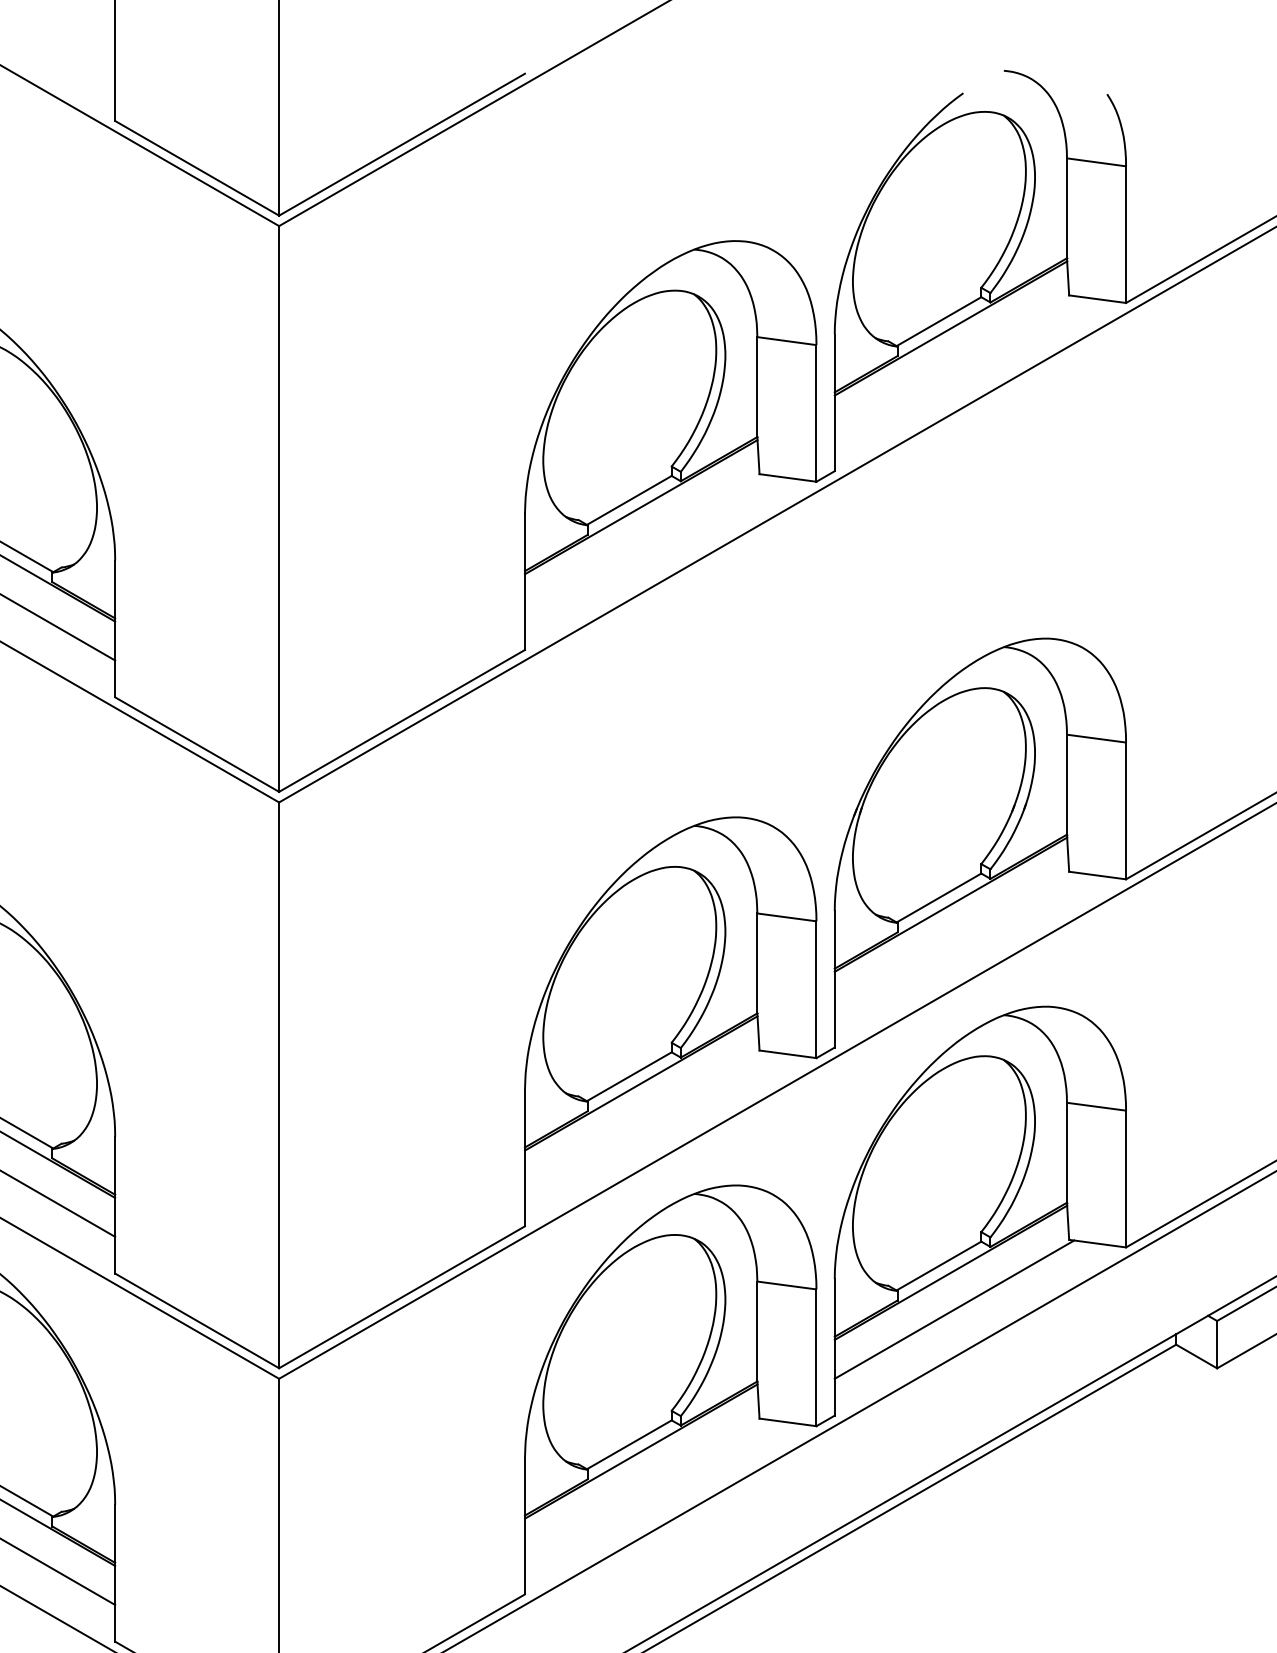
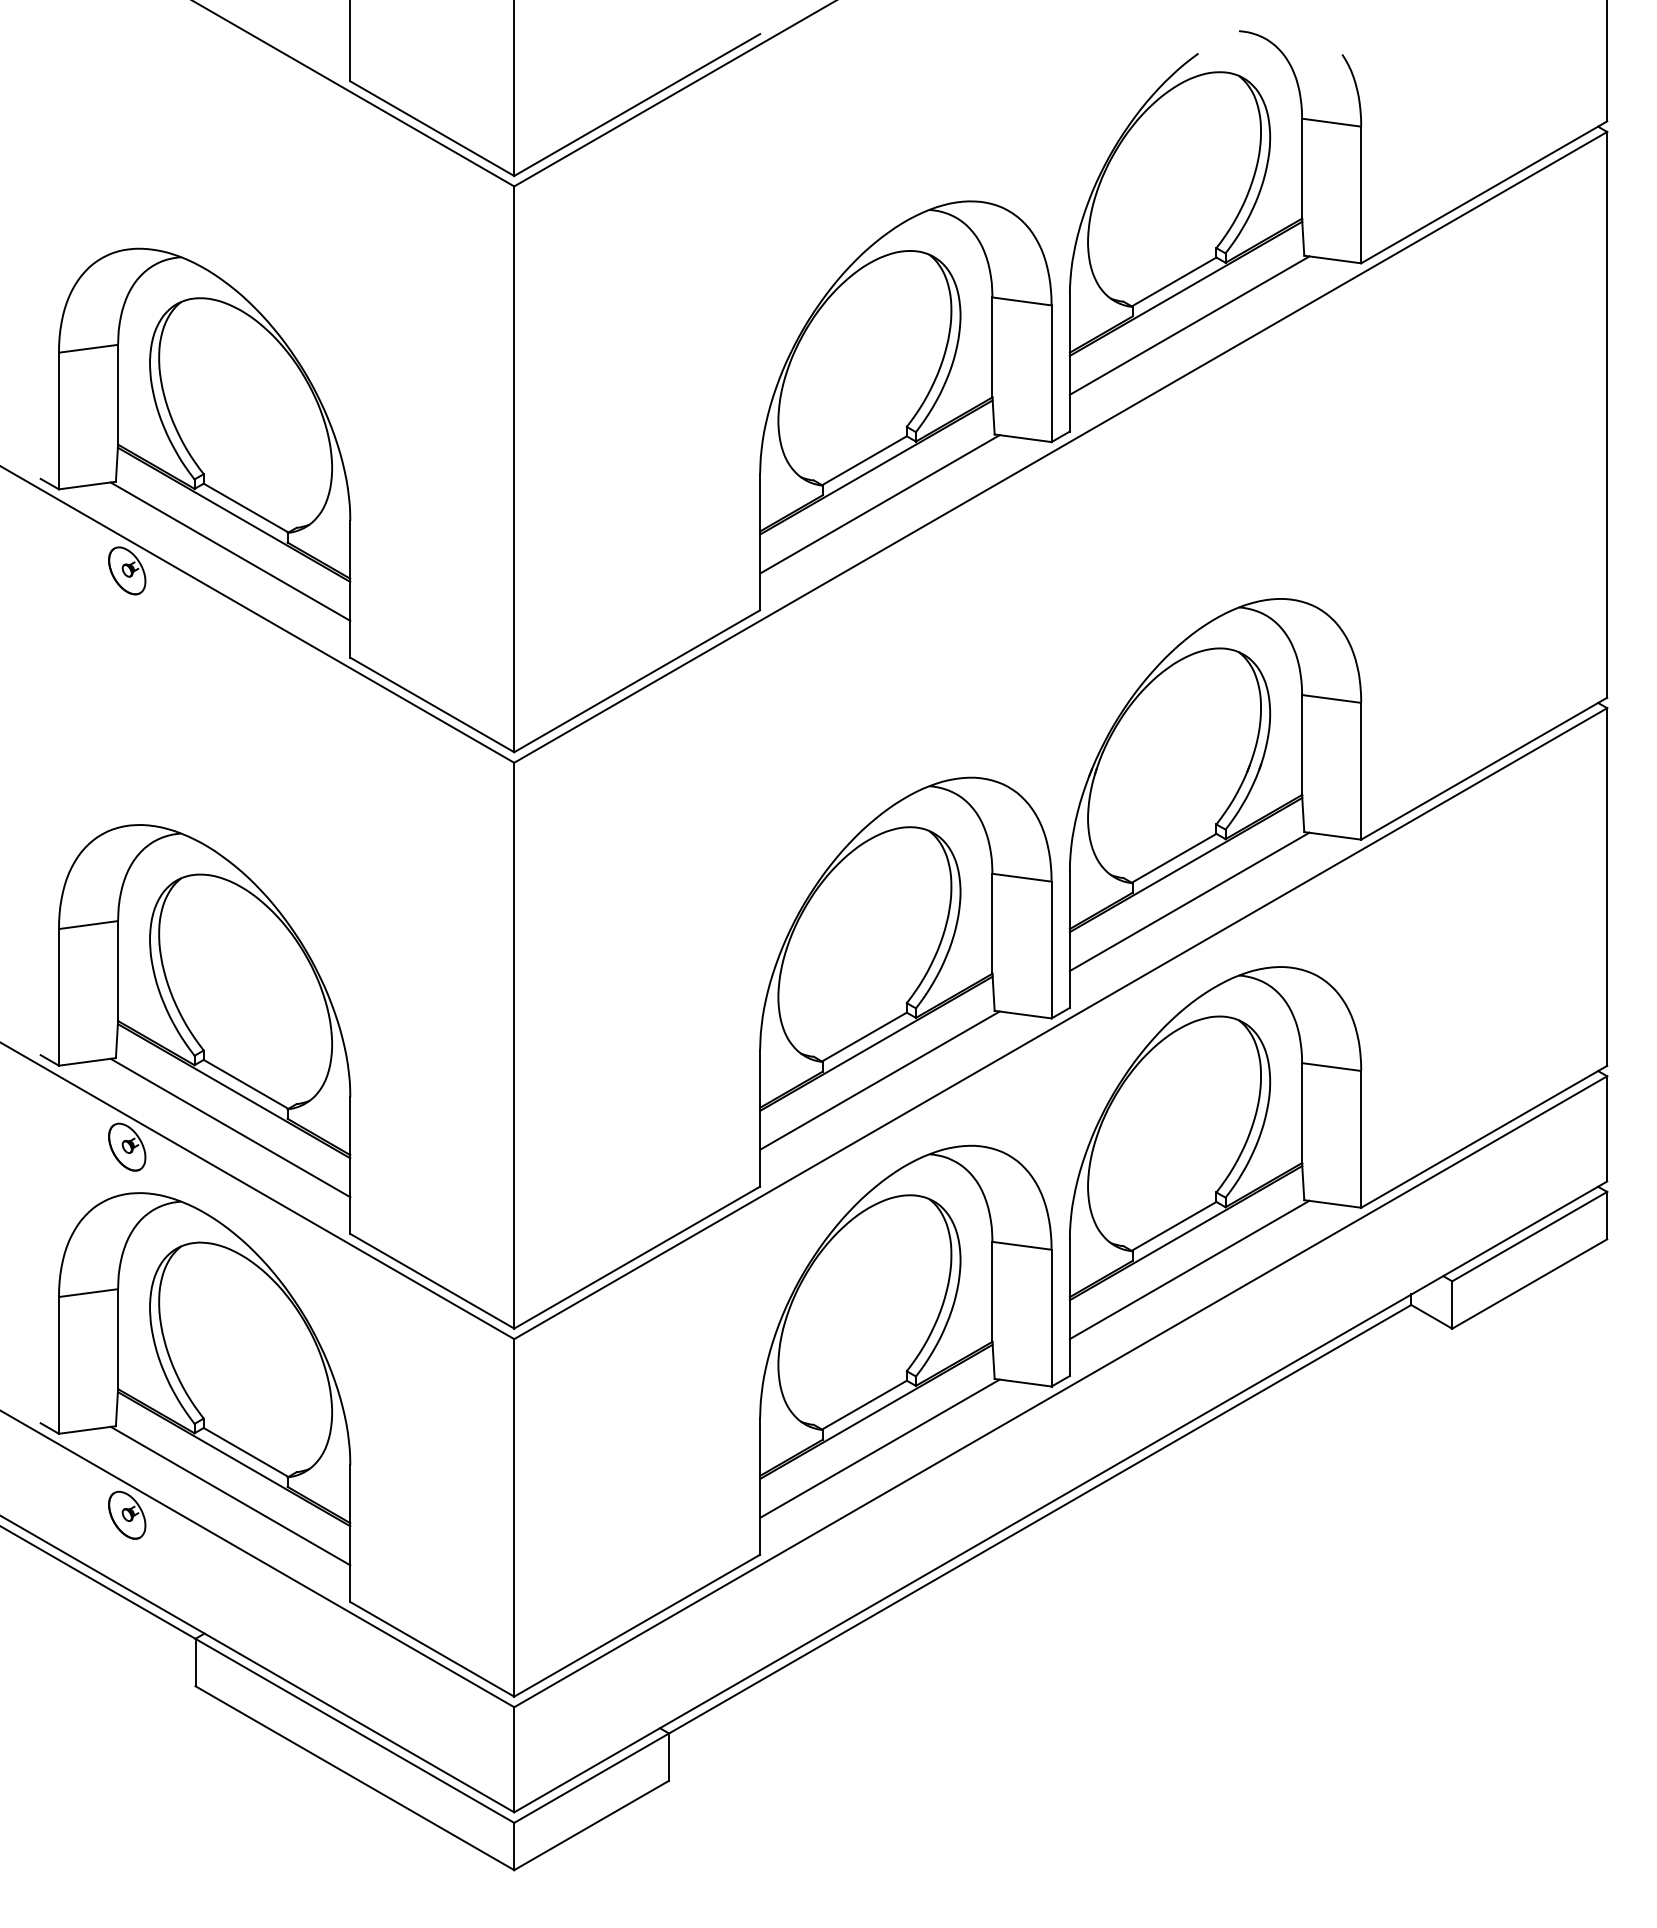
line: (954, 365) -> (1189, 325), added
line: (644, 544) -> (879, 504), added
line: (954, 941) -> (1189, 901), added
line: (644, 1120) -> (879, 1080), added
line: (644, 1488) -> (879, 1448), added

